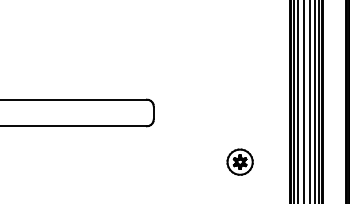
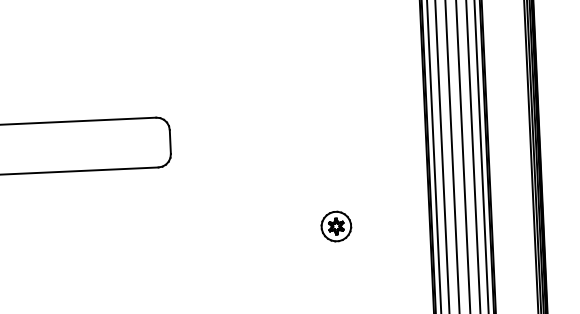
part: (240, 161) -> (336, 225), size x0.62

